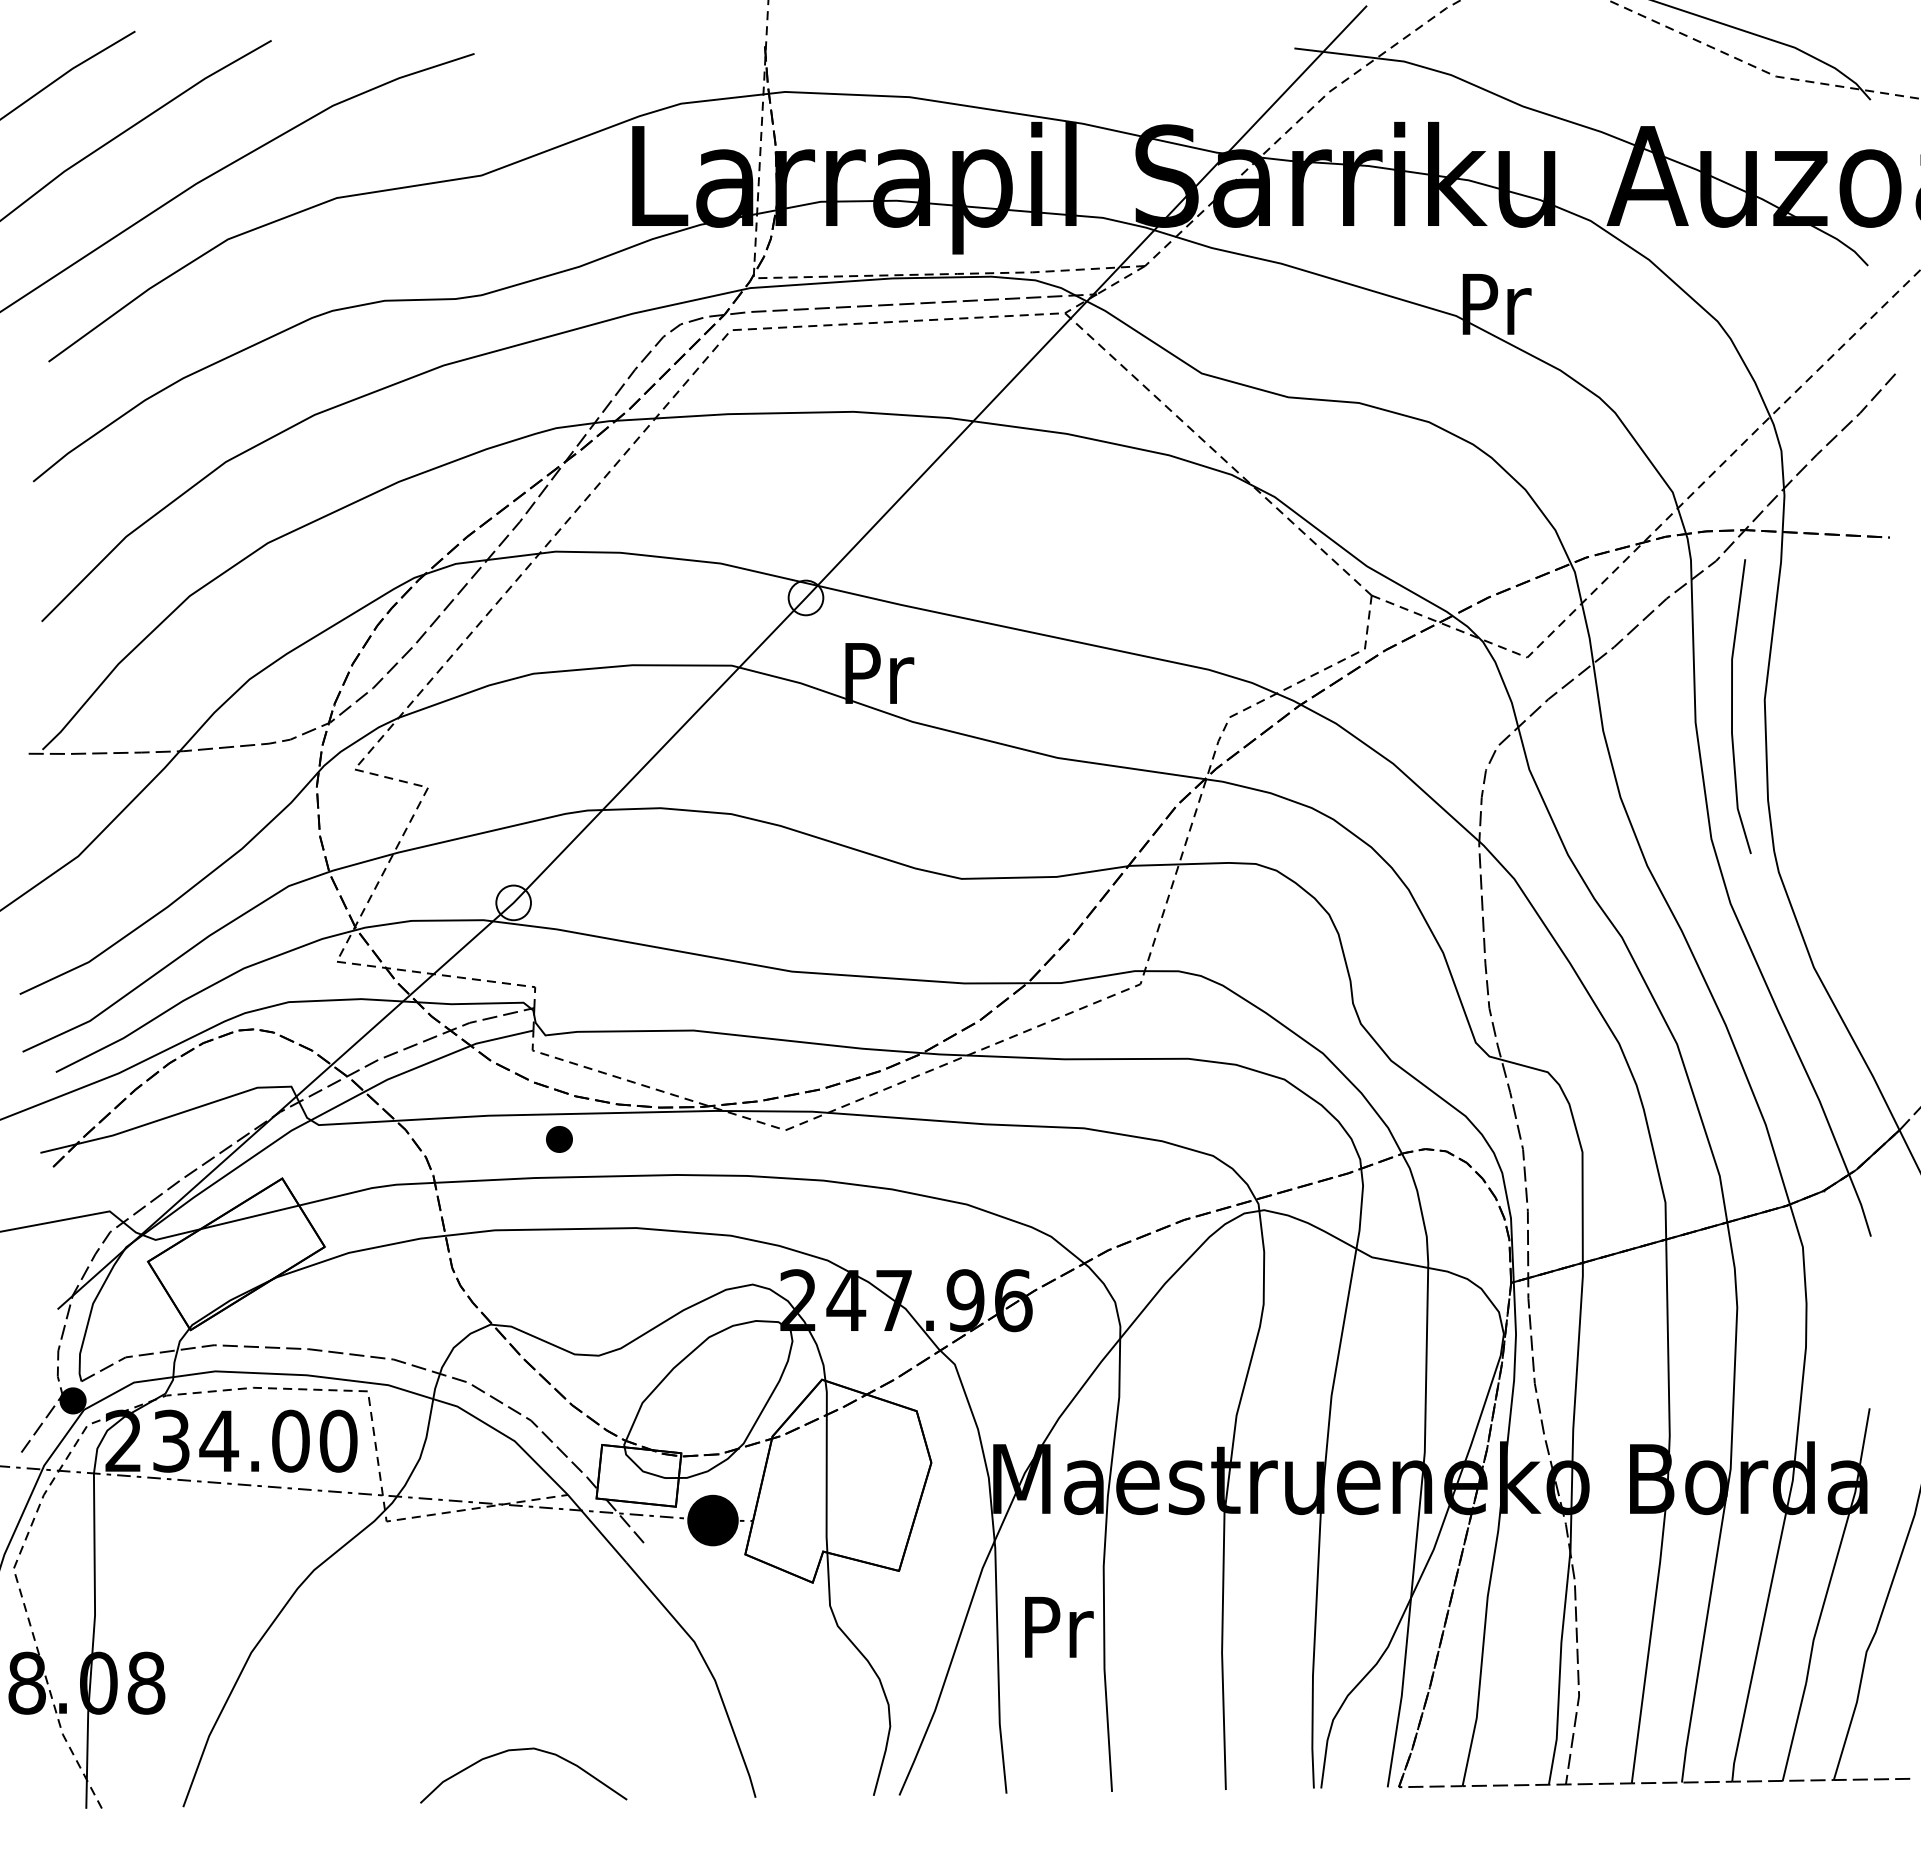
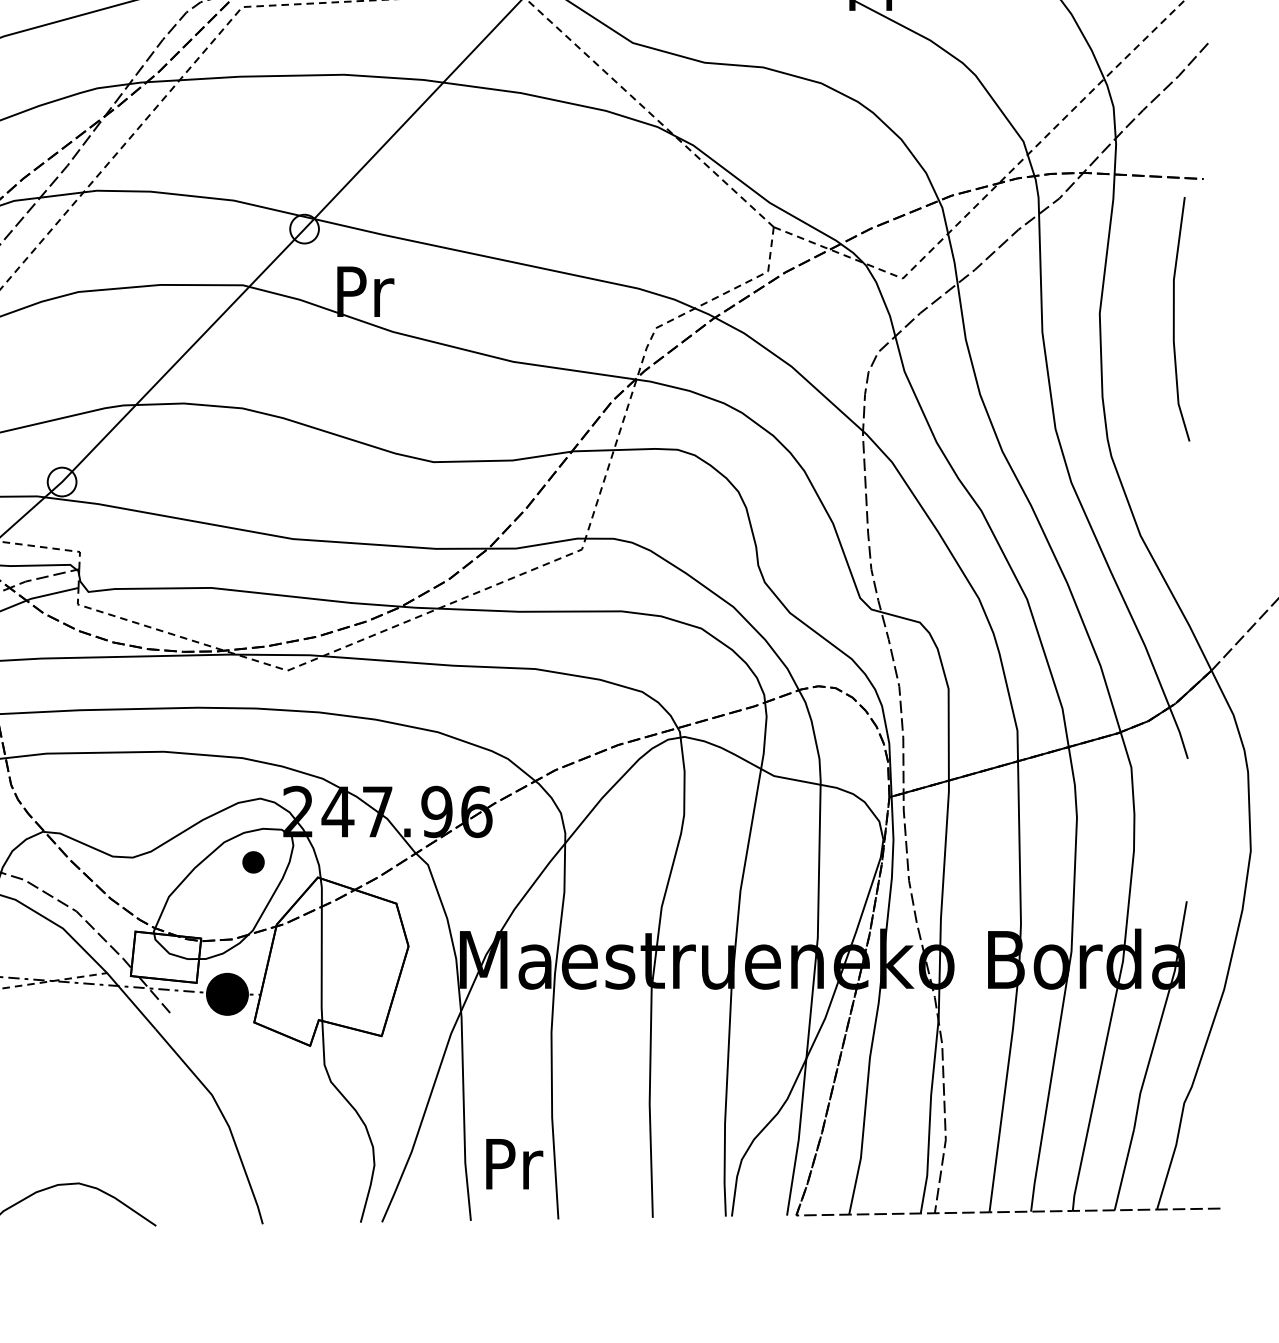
line: (1732, 706) -> (1174, 319), moved
part: (559, 1139) -> (253, 862), moved
text: (1059, 1627) -> (514, 1164), moved

